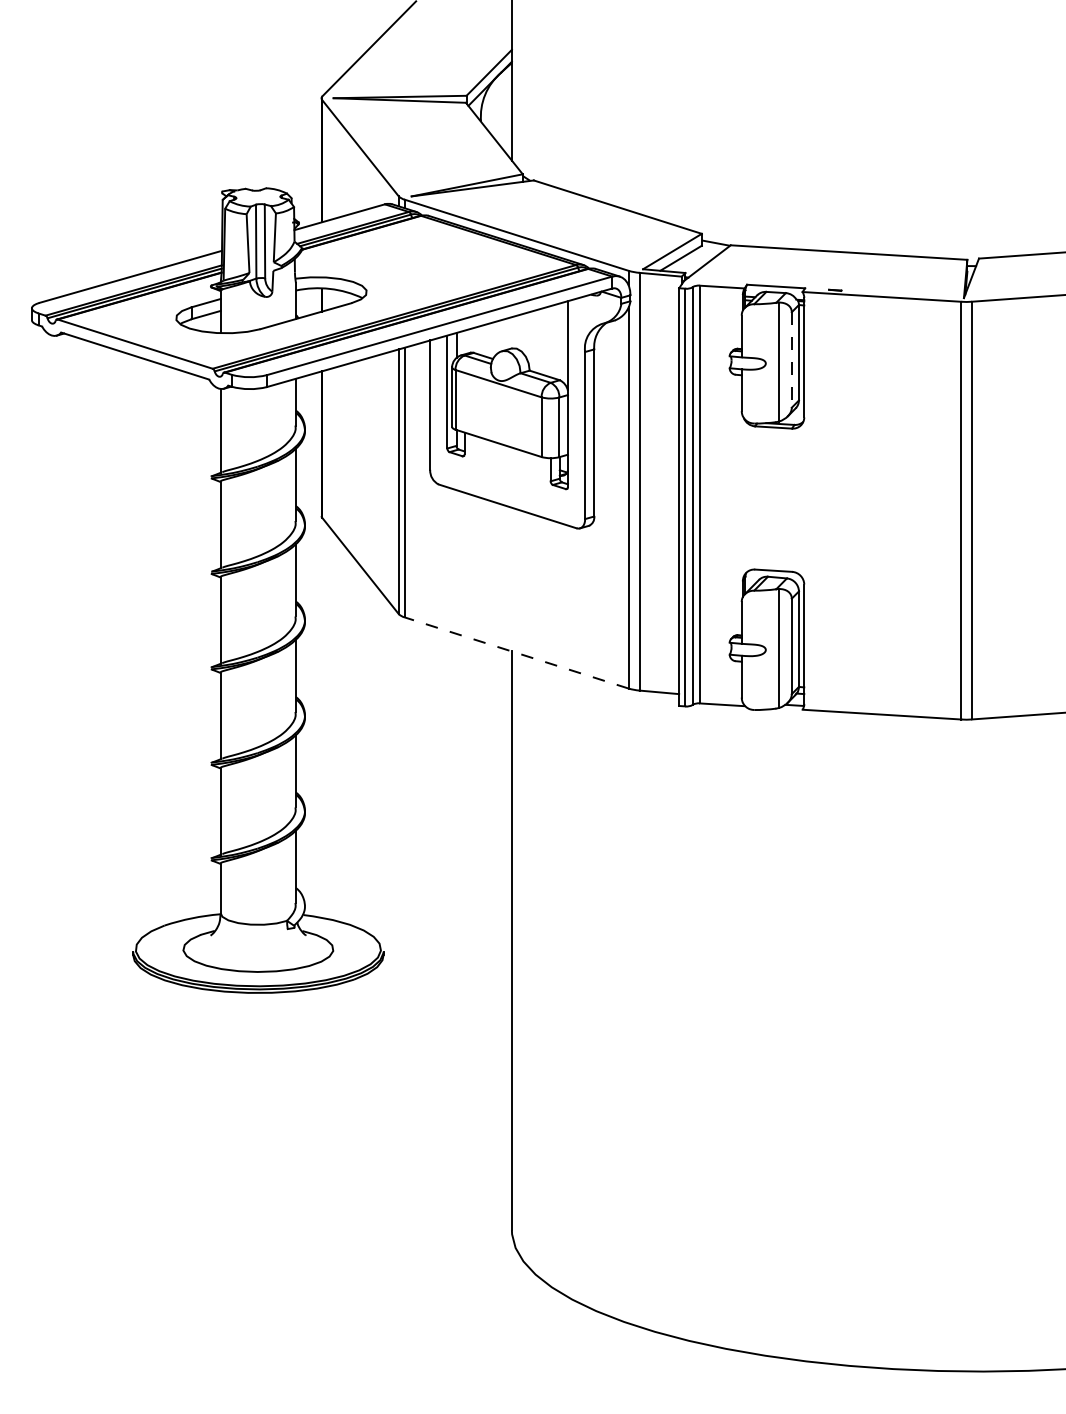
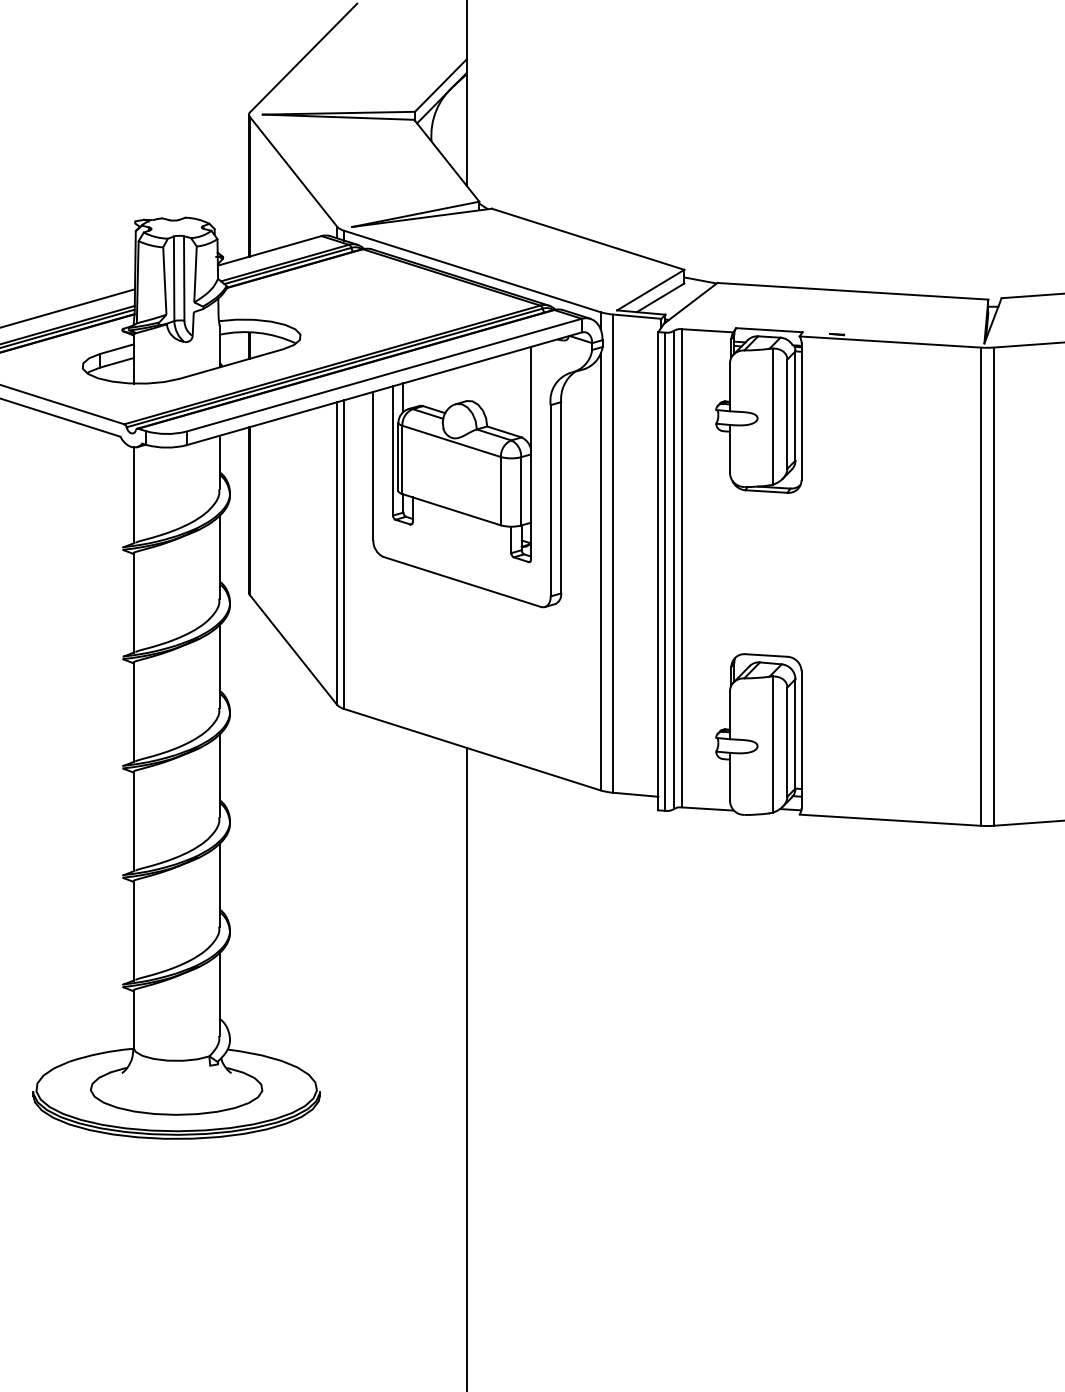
line: (791, 359) -> (786, 413), dashed -> solid
line: (516, 652) -> (472, 749), dashed -> solid

